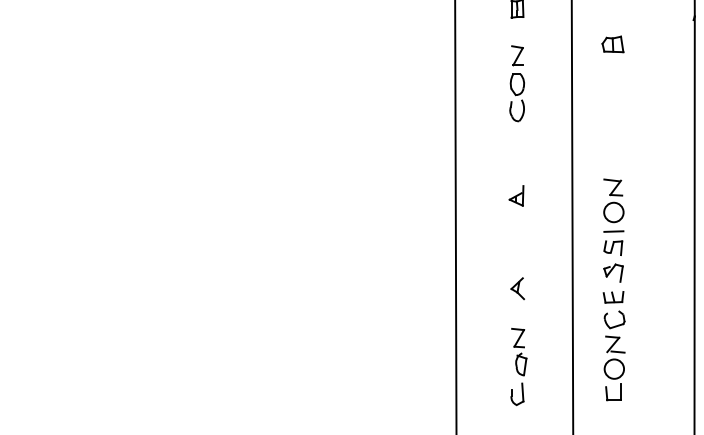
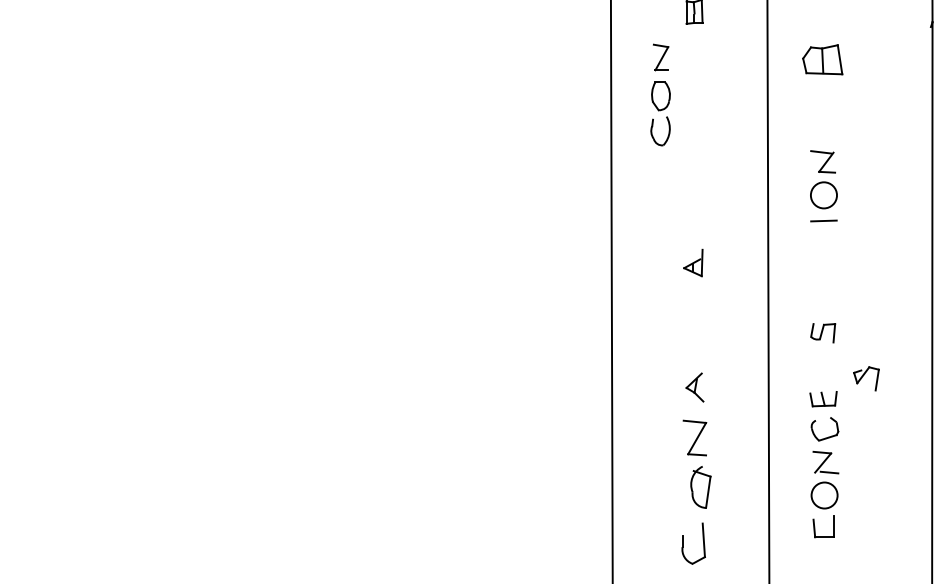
part: (612, 44) -> (822, 59), size x1.4
part: (516, 83) -> (659, 94), moved
part: (613, 205) -> (823, 185), moved
part: (613, 272) -> (866, 377), moved
part: (518, 367) -> (695, 493), size x1.4

